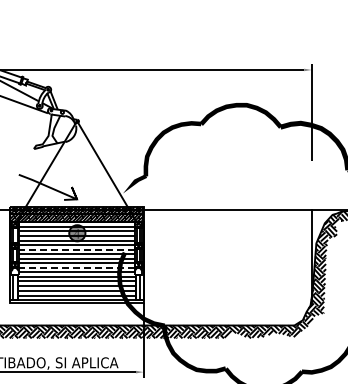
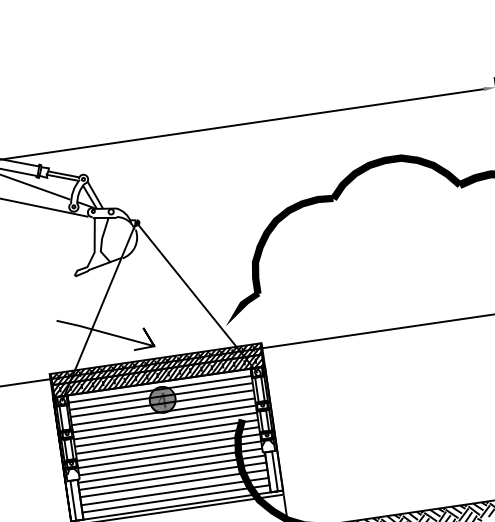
line: (76, 249) -> (165, 425), dashed -> solid
line: (76, 267) -> (169, 454), dashed -> solid

